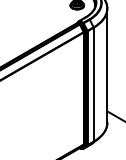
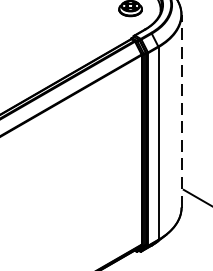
line: (107, 65) -> (181, 110), solid -> dashed

